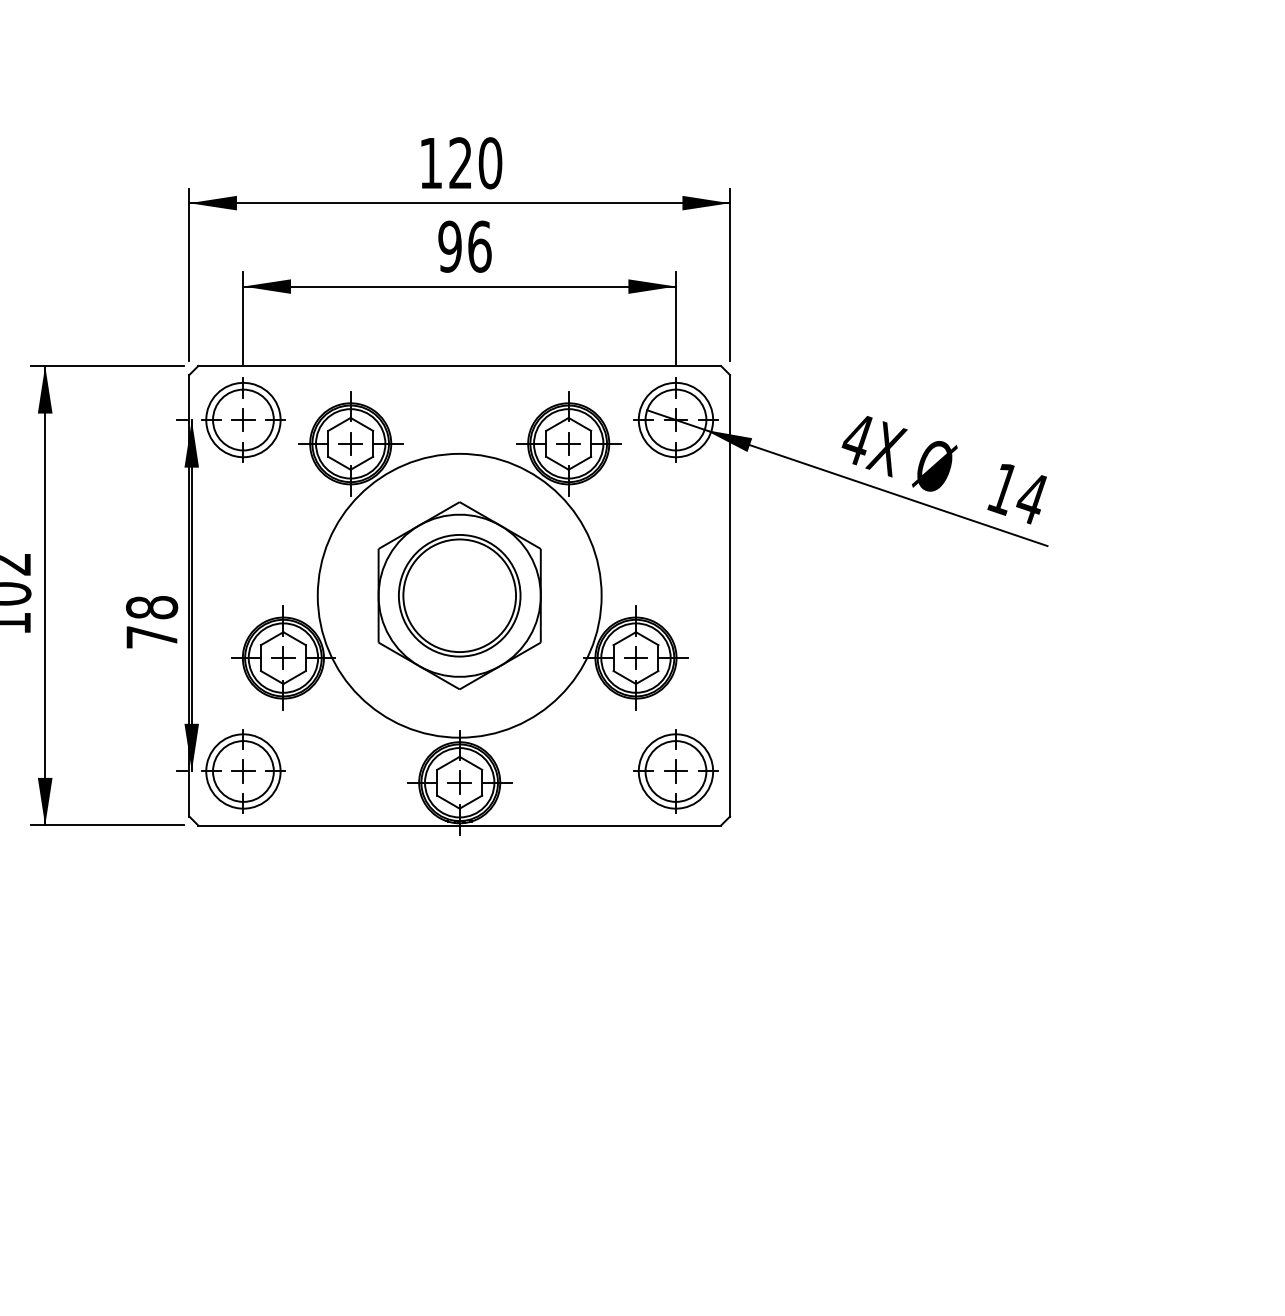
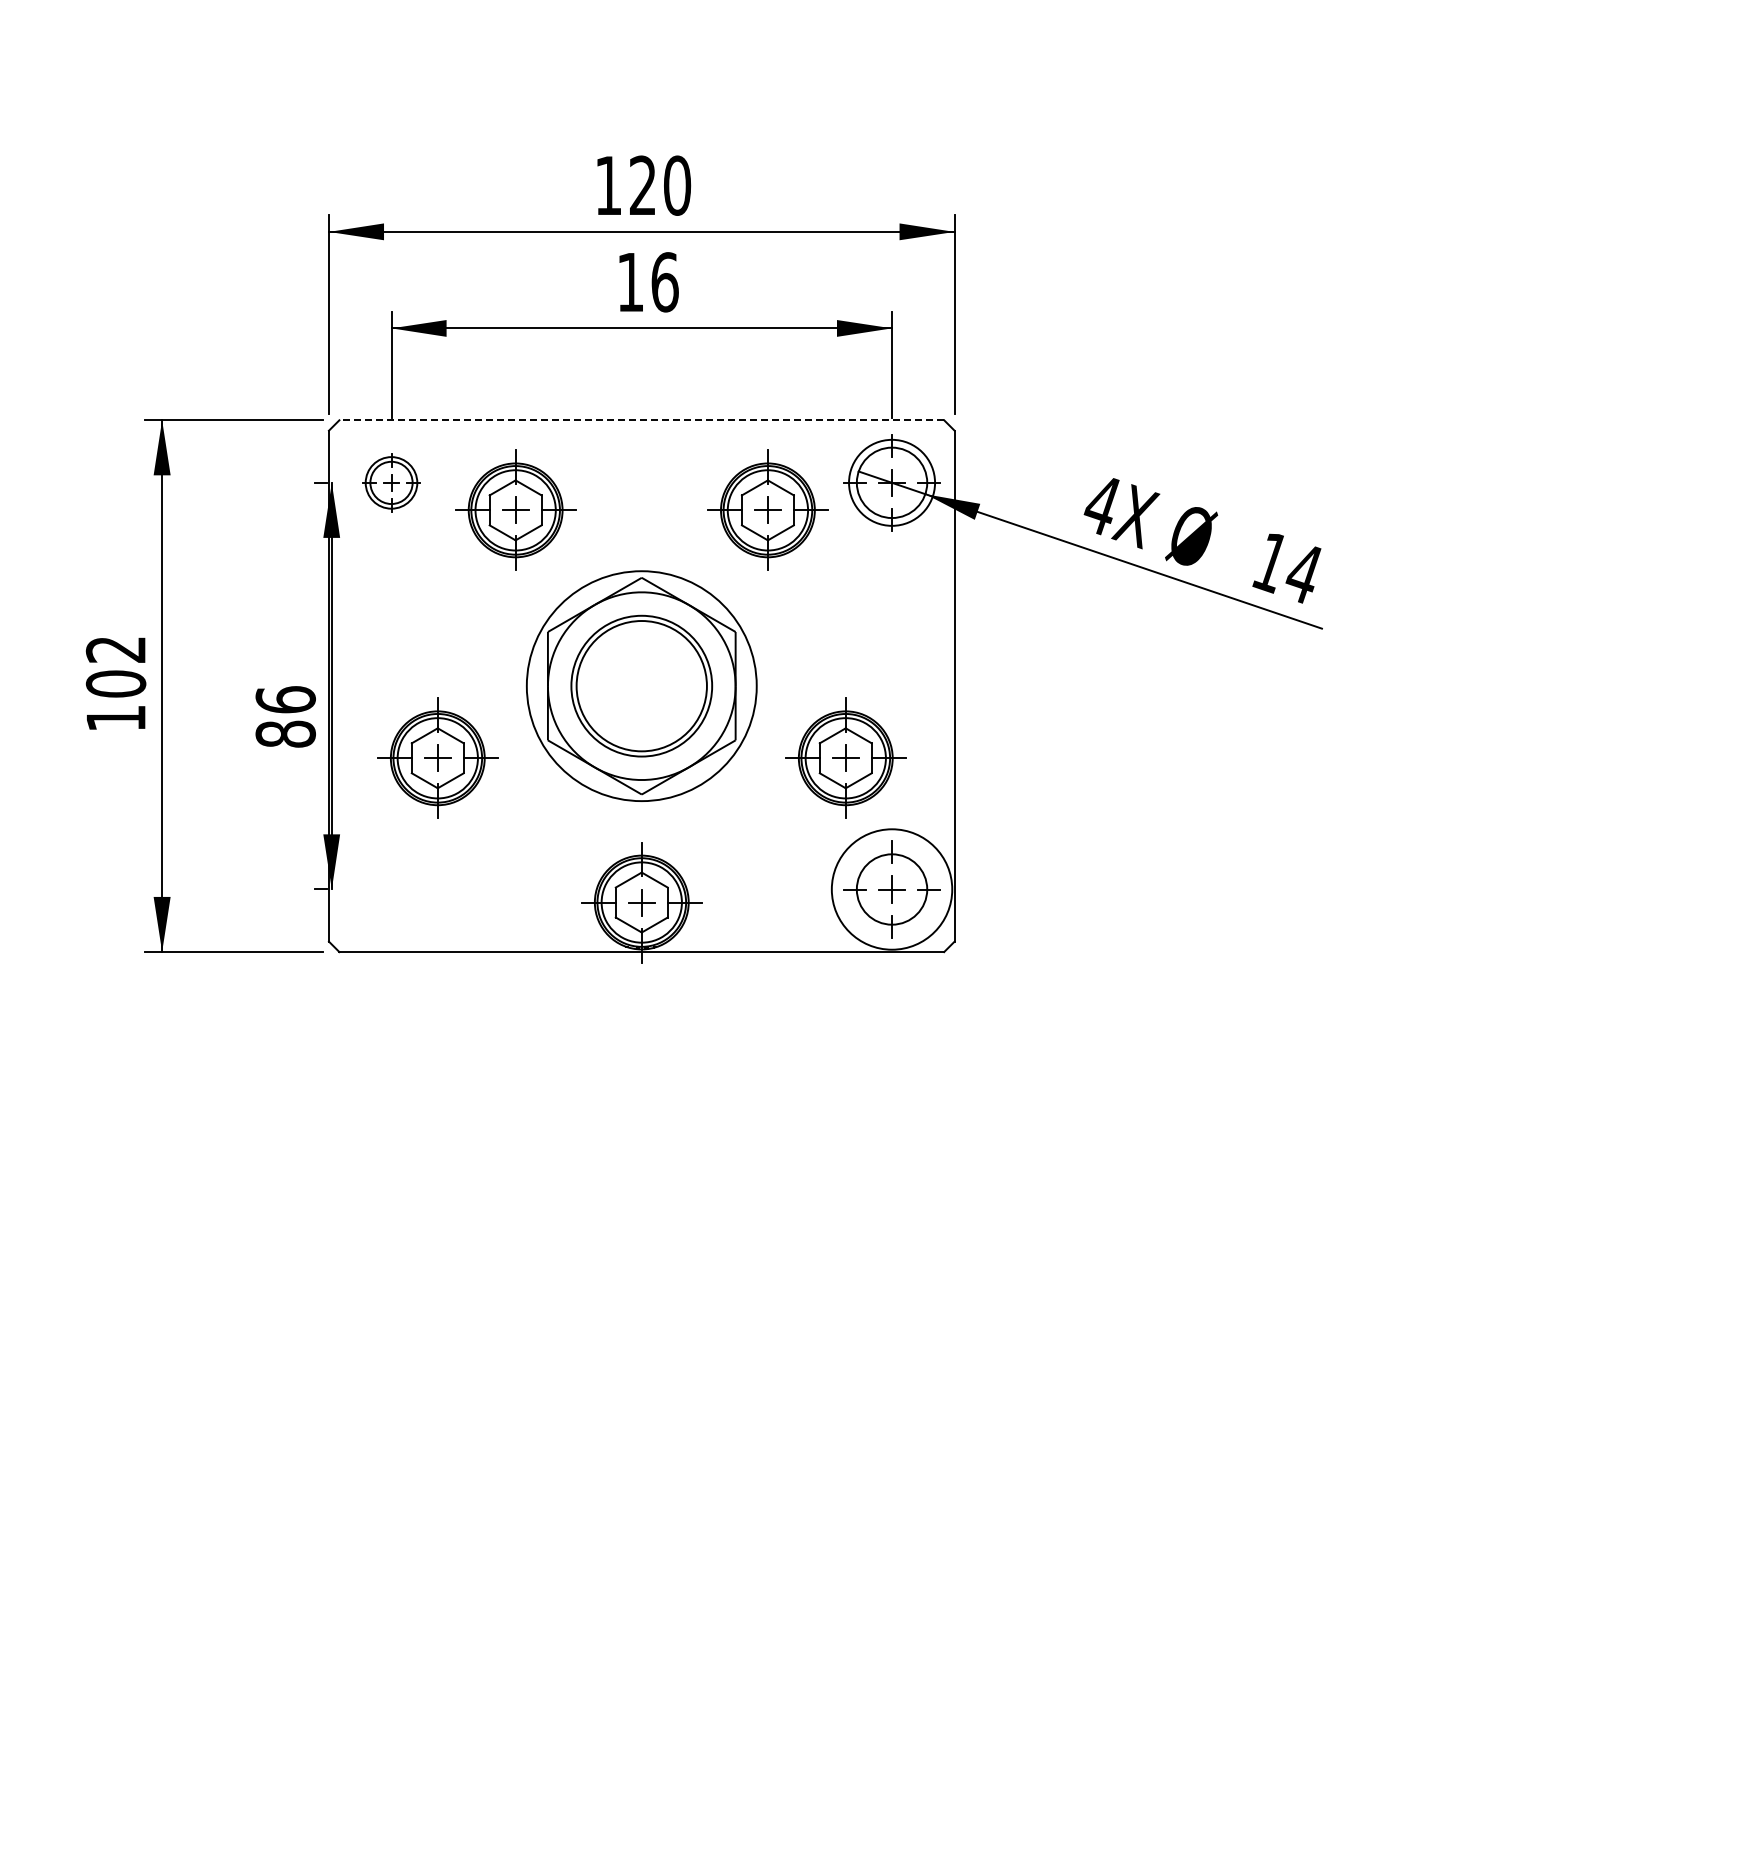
text: (449, 246) -> (630, 282), 96 -> 16
line: (459, 366) -> (641, 420), solid -> dashed
part: (243, 419) -> (391, 482), size x0.6
circle: (459, 595) -> (641, 685), size x0.7
text: (151, 621) -> (285, 716), 78 -> 86
part: (243, 771) -> (391, 889), removed
circle: (676, 771) -> (892, 889), size x1.4

